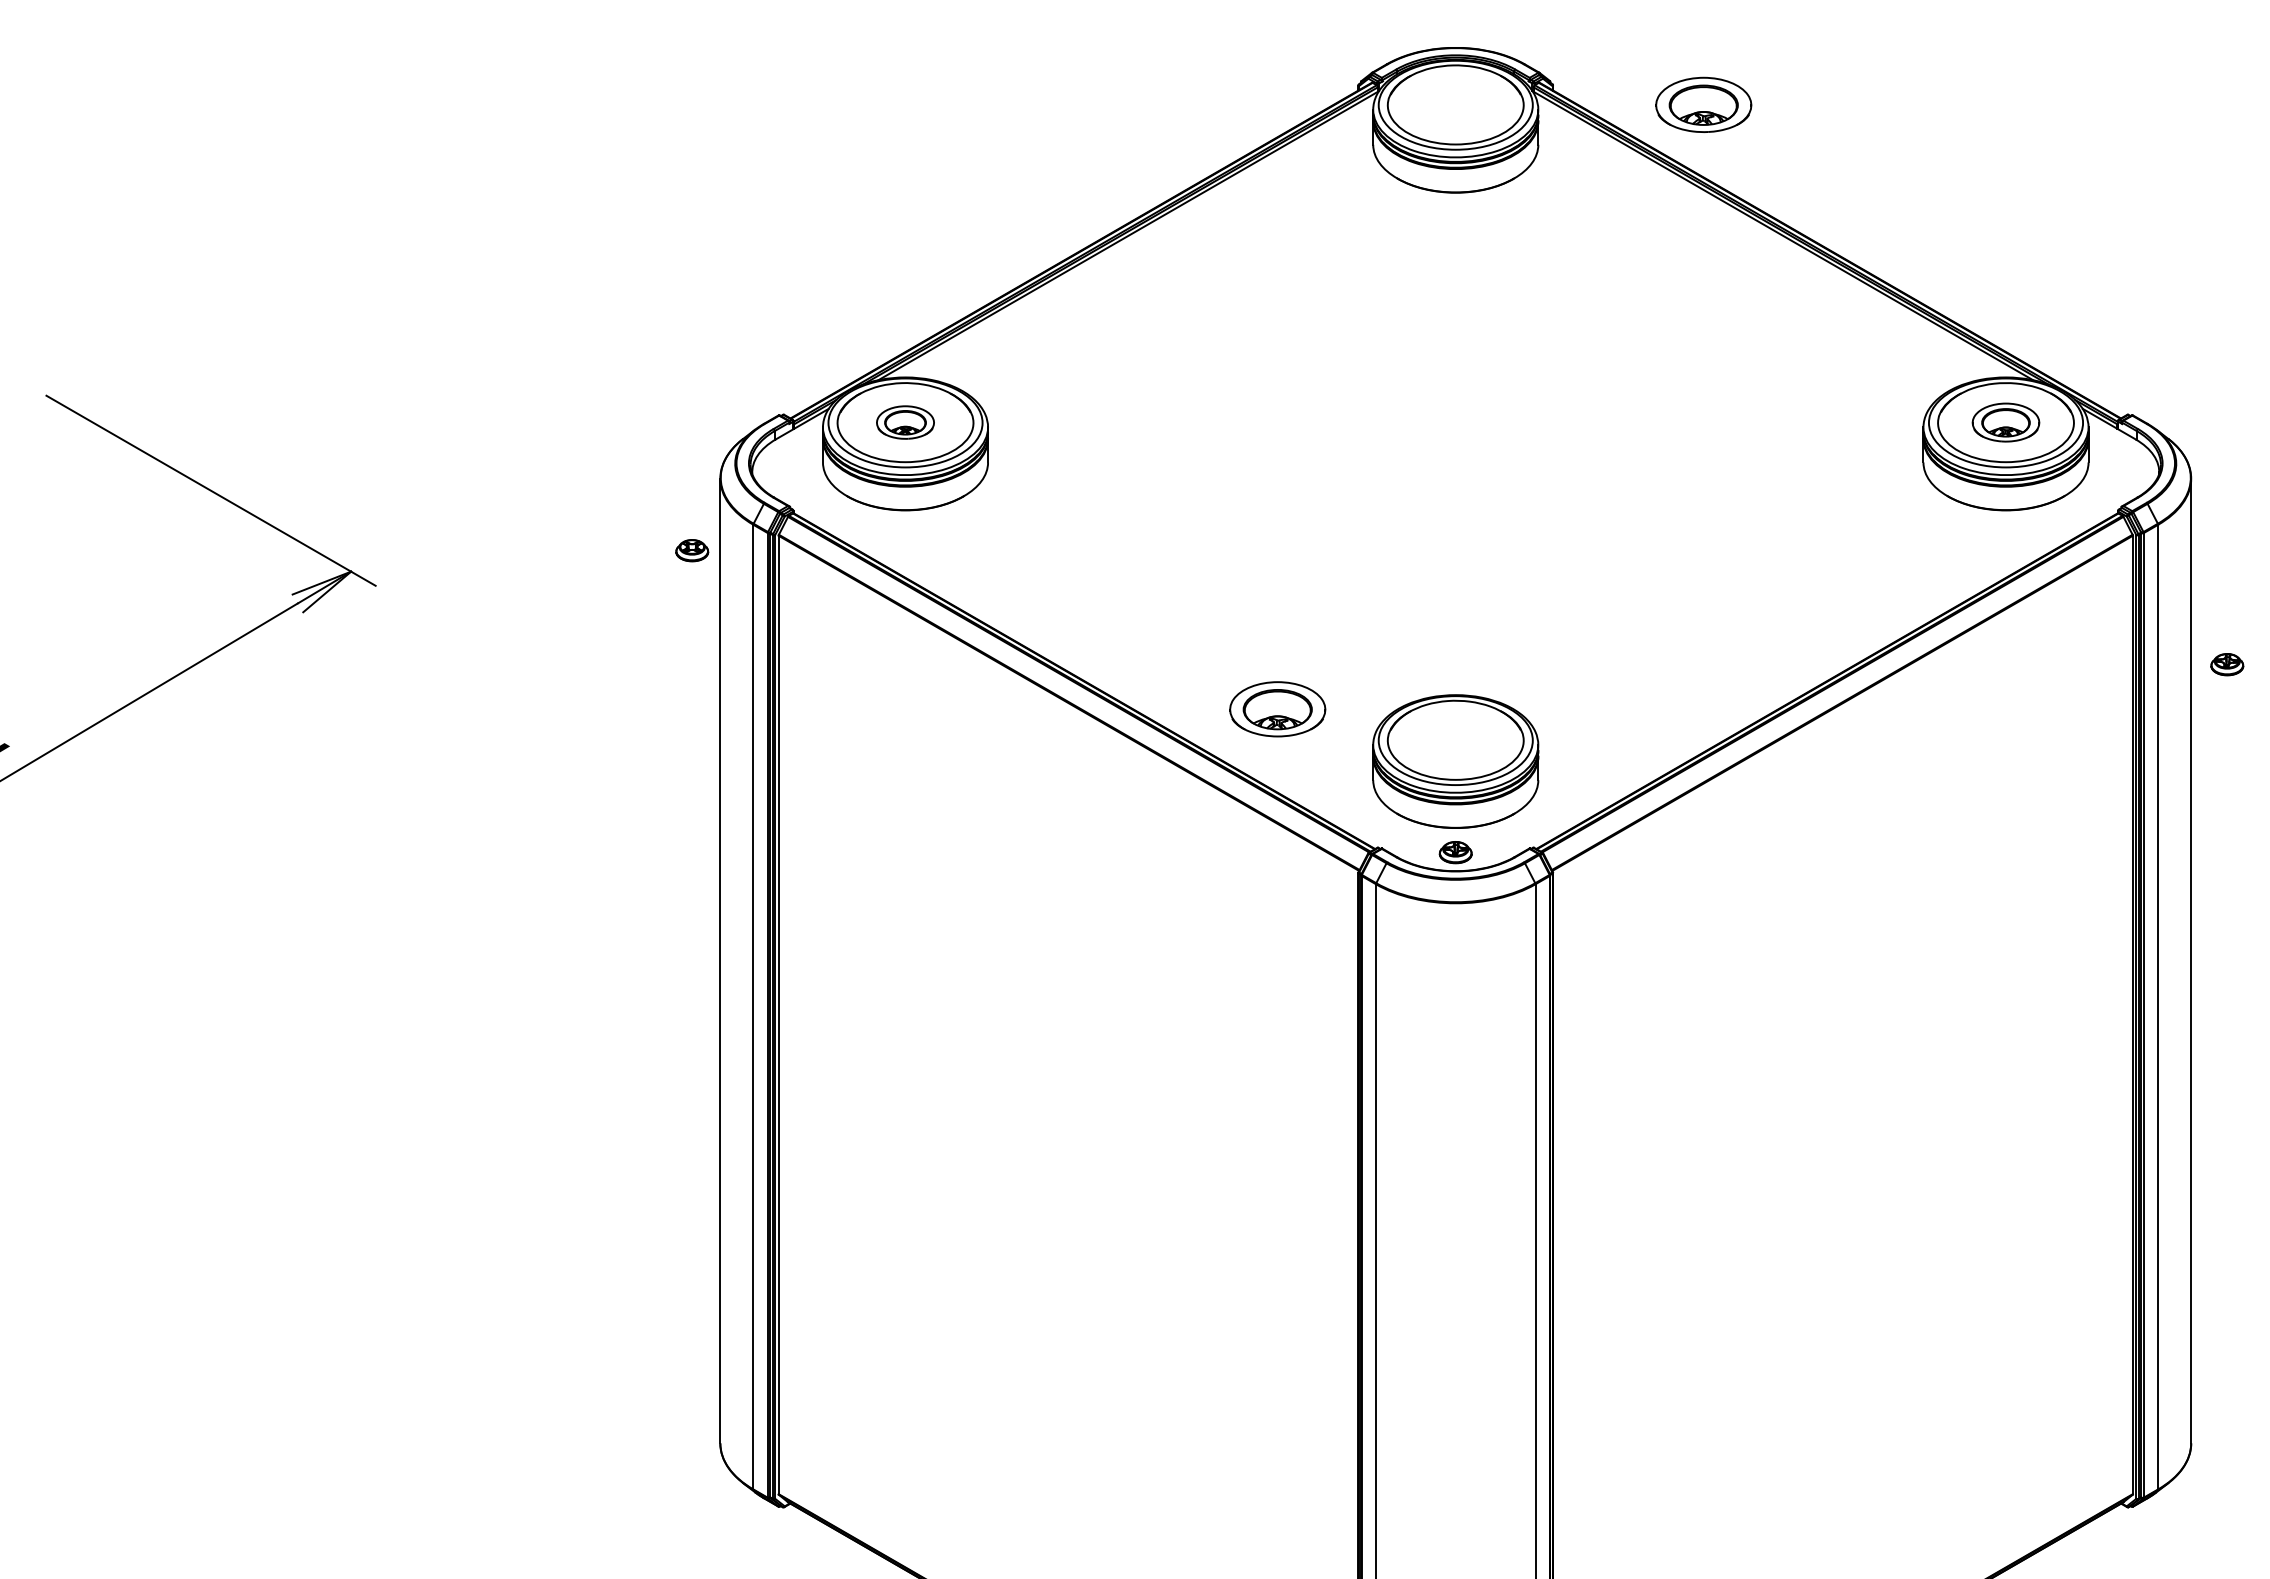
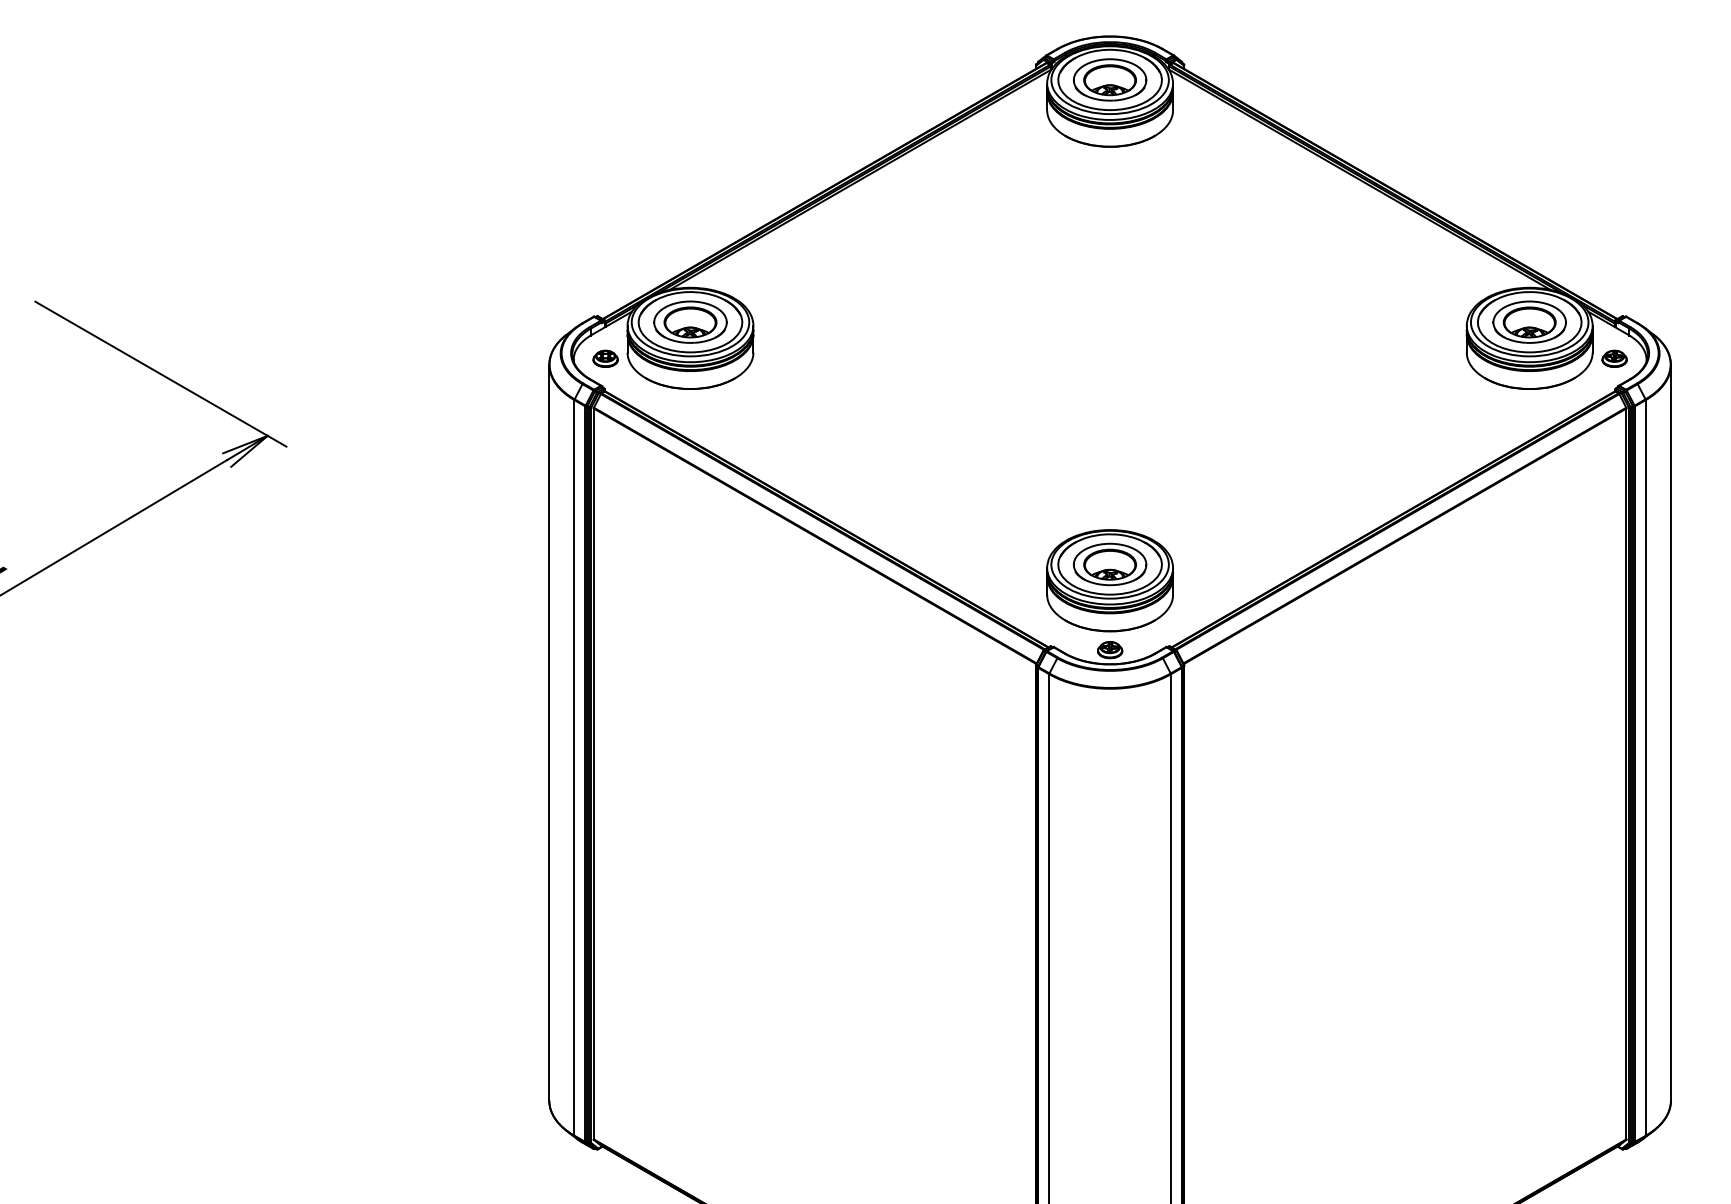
part: (1703, 104) -> (1109, 79), moved
part: (905, 422) -> (690, 322), size x1.67
part: (2005, 422) -> (1529, 322), size x1.43
part: (692, 550) -> (605, 358), moved
part: (2227, 664) -> (1614, 358), moved
part: (1277, 709) -> (1109, 564), moved

